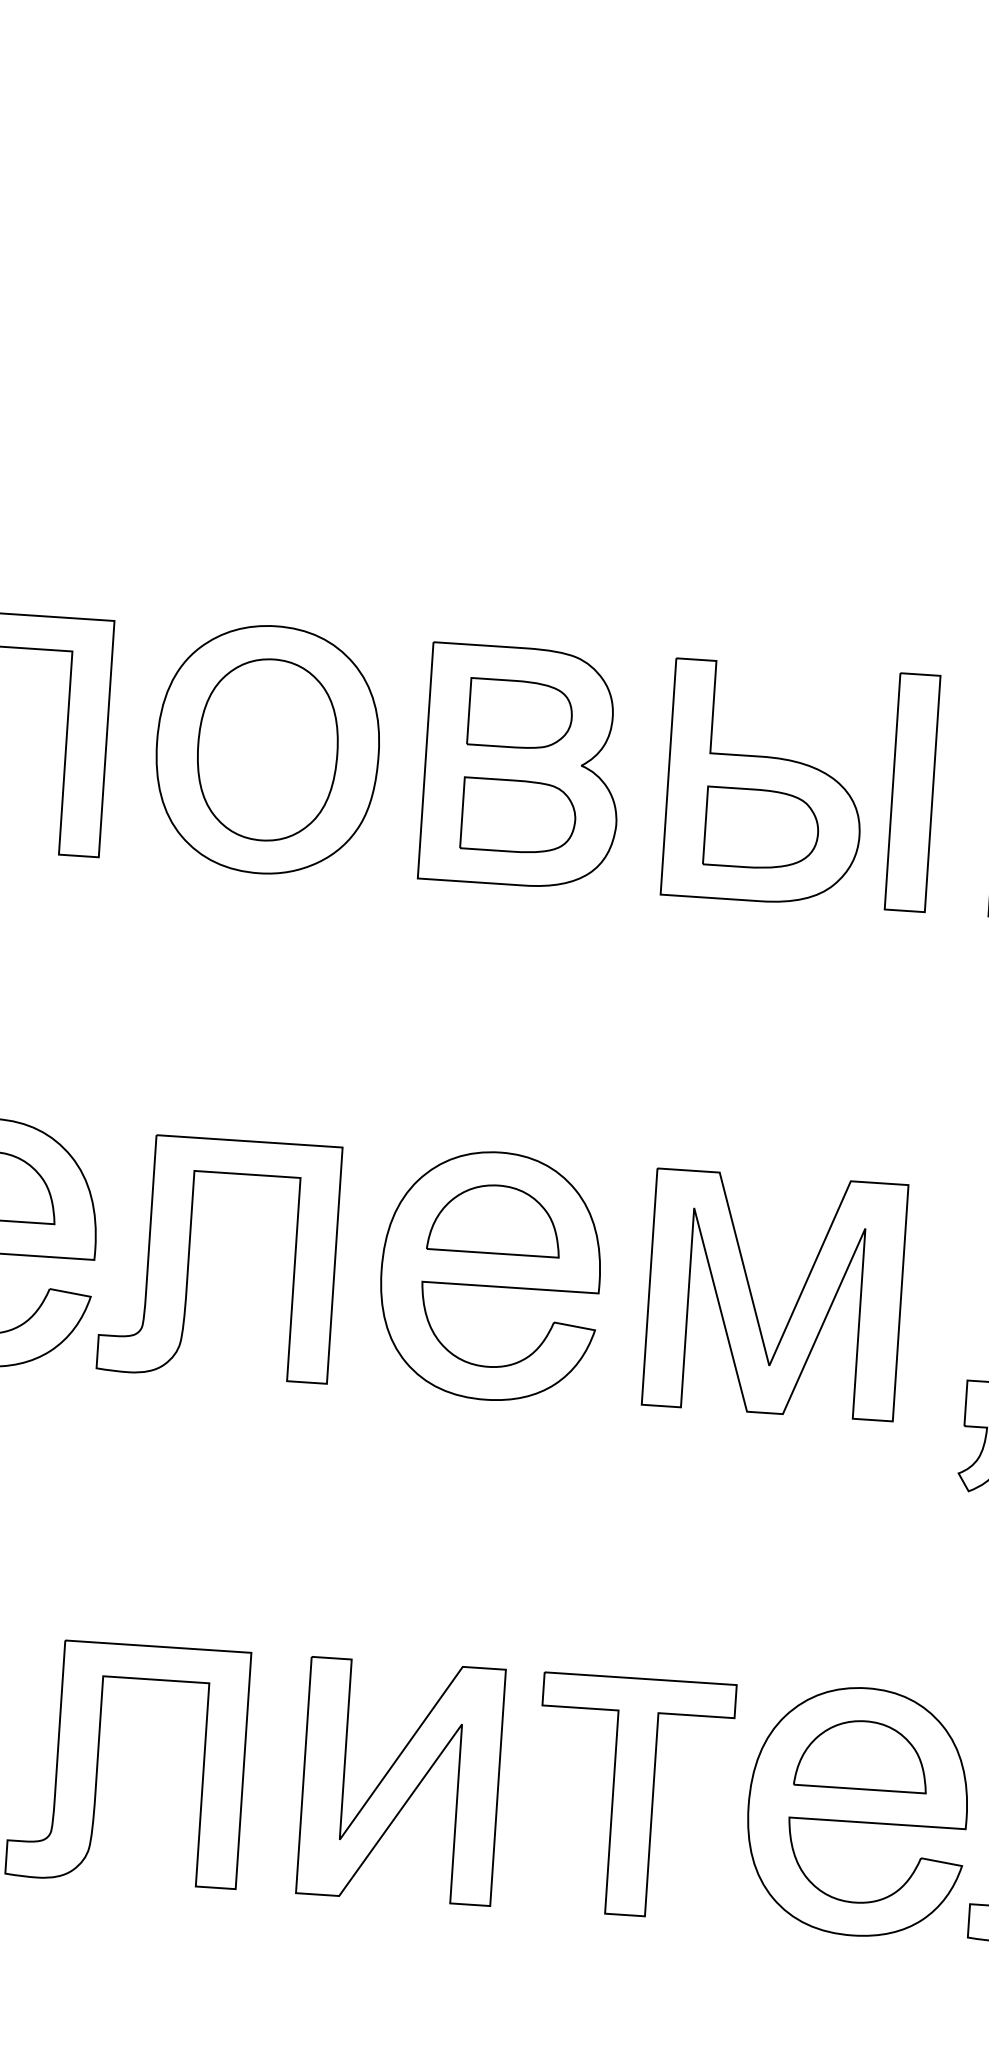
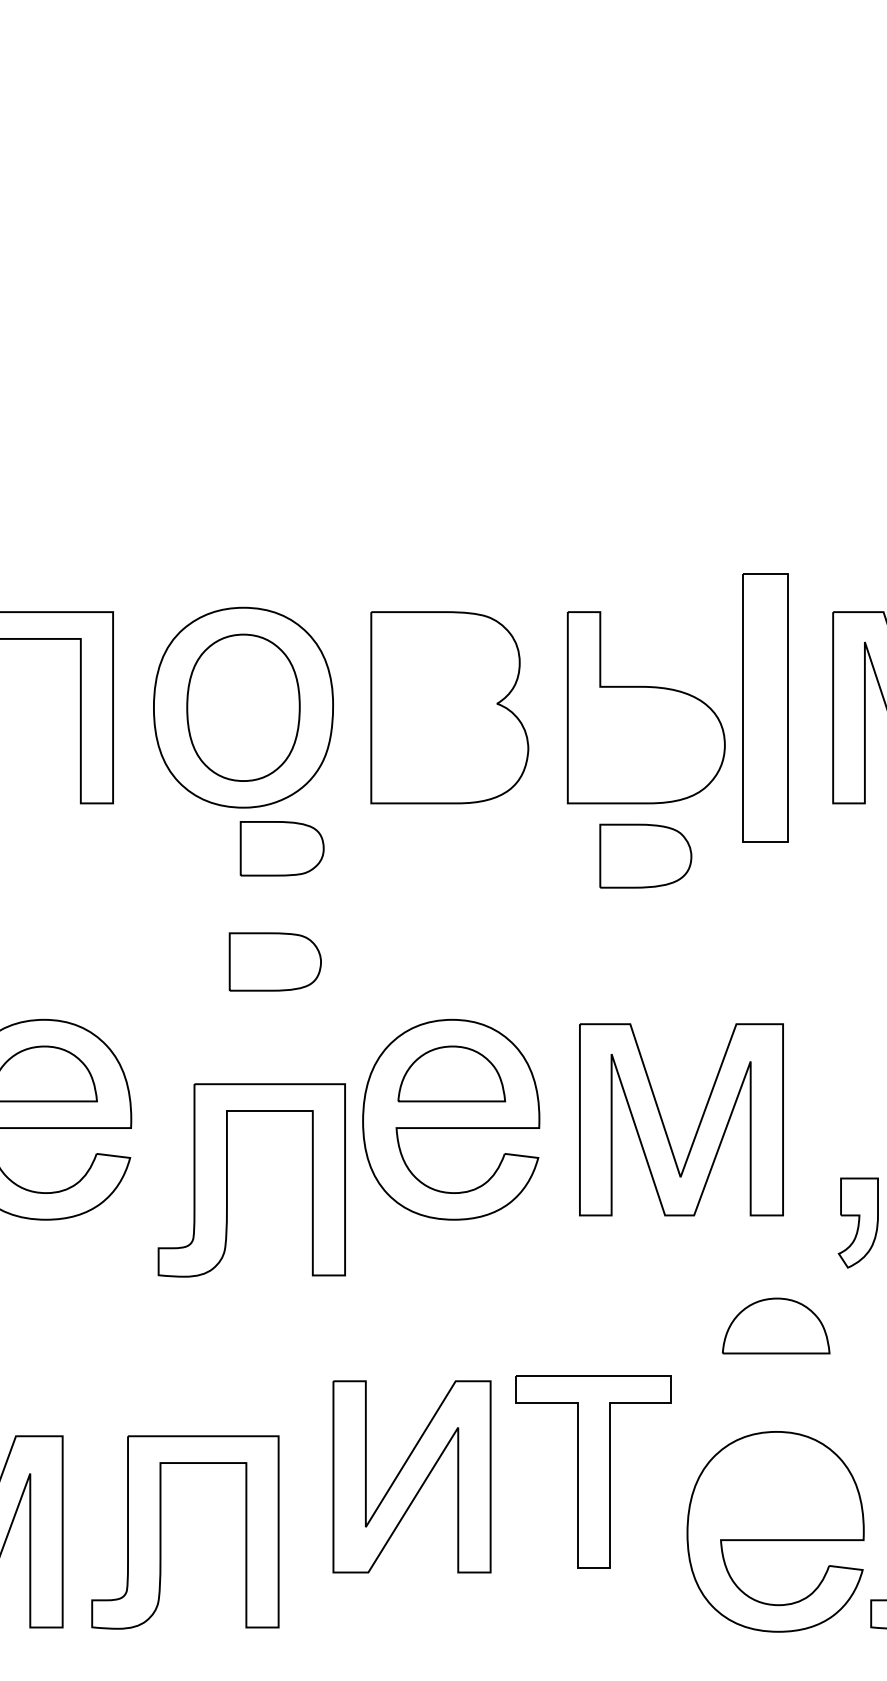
part: (519, 714) -> (281, 848), moved
part: (912, 792) -> (765, 707), size x1.4
part: (517, 815) -> (274, 961), moved
part: (761, 828) -> (645, 855), moved
part: (189, 1256) -> (227, 1180), moved
part: (862, 1754) -> (776, 1325), moved
part: (400, 1780) -> (411, 1476), moved
part: (632, 1796) -> (593, 1471), moved

